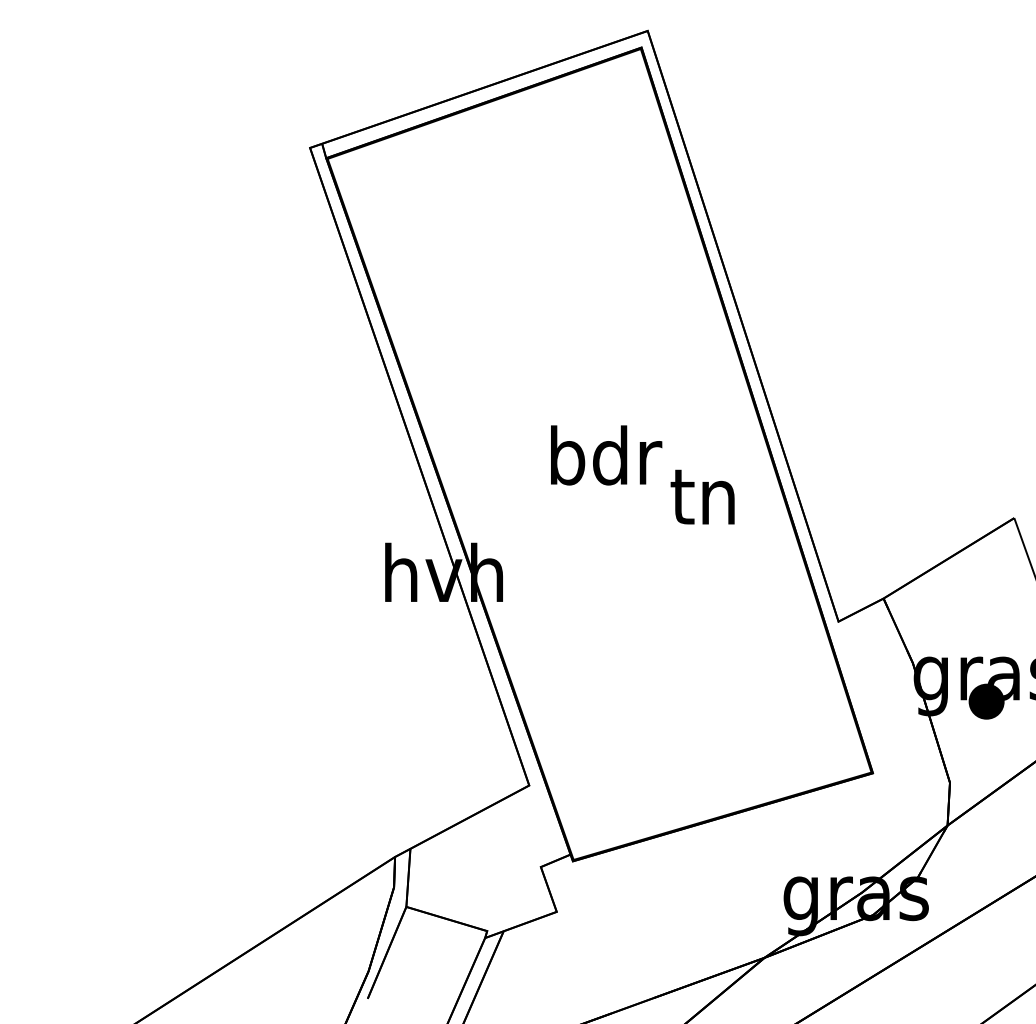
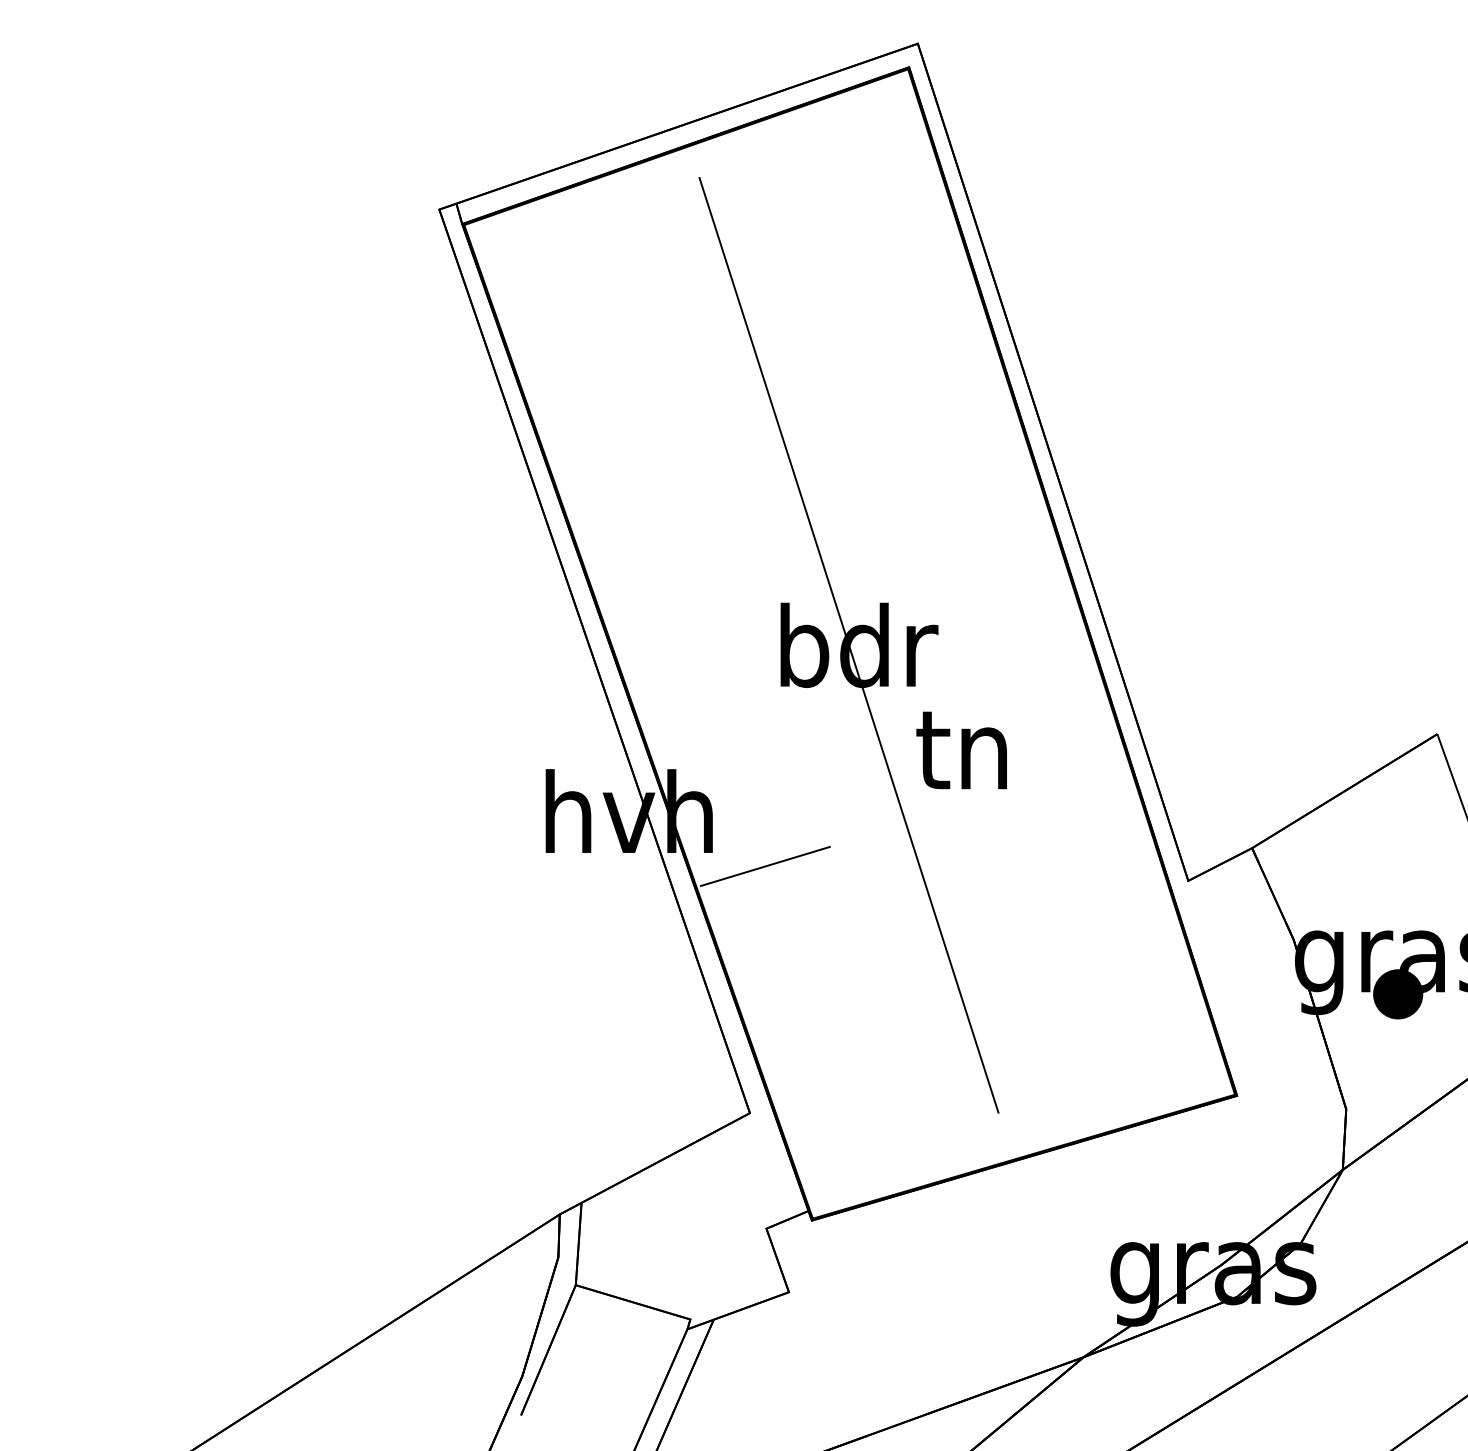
line: (598, 455) -> (848, 645), added
text: (702, 497) -> (961, 750), moved
line: (539, 610) -> (764, 865), added

